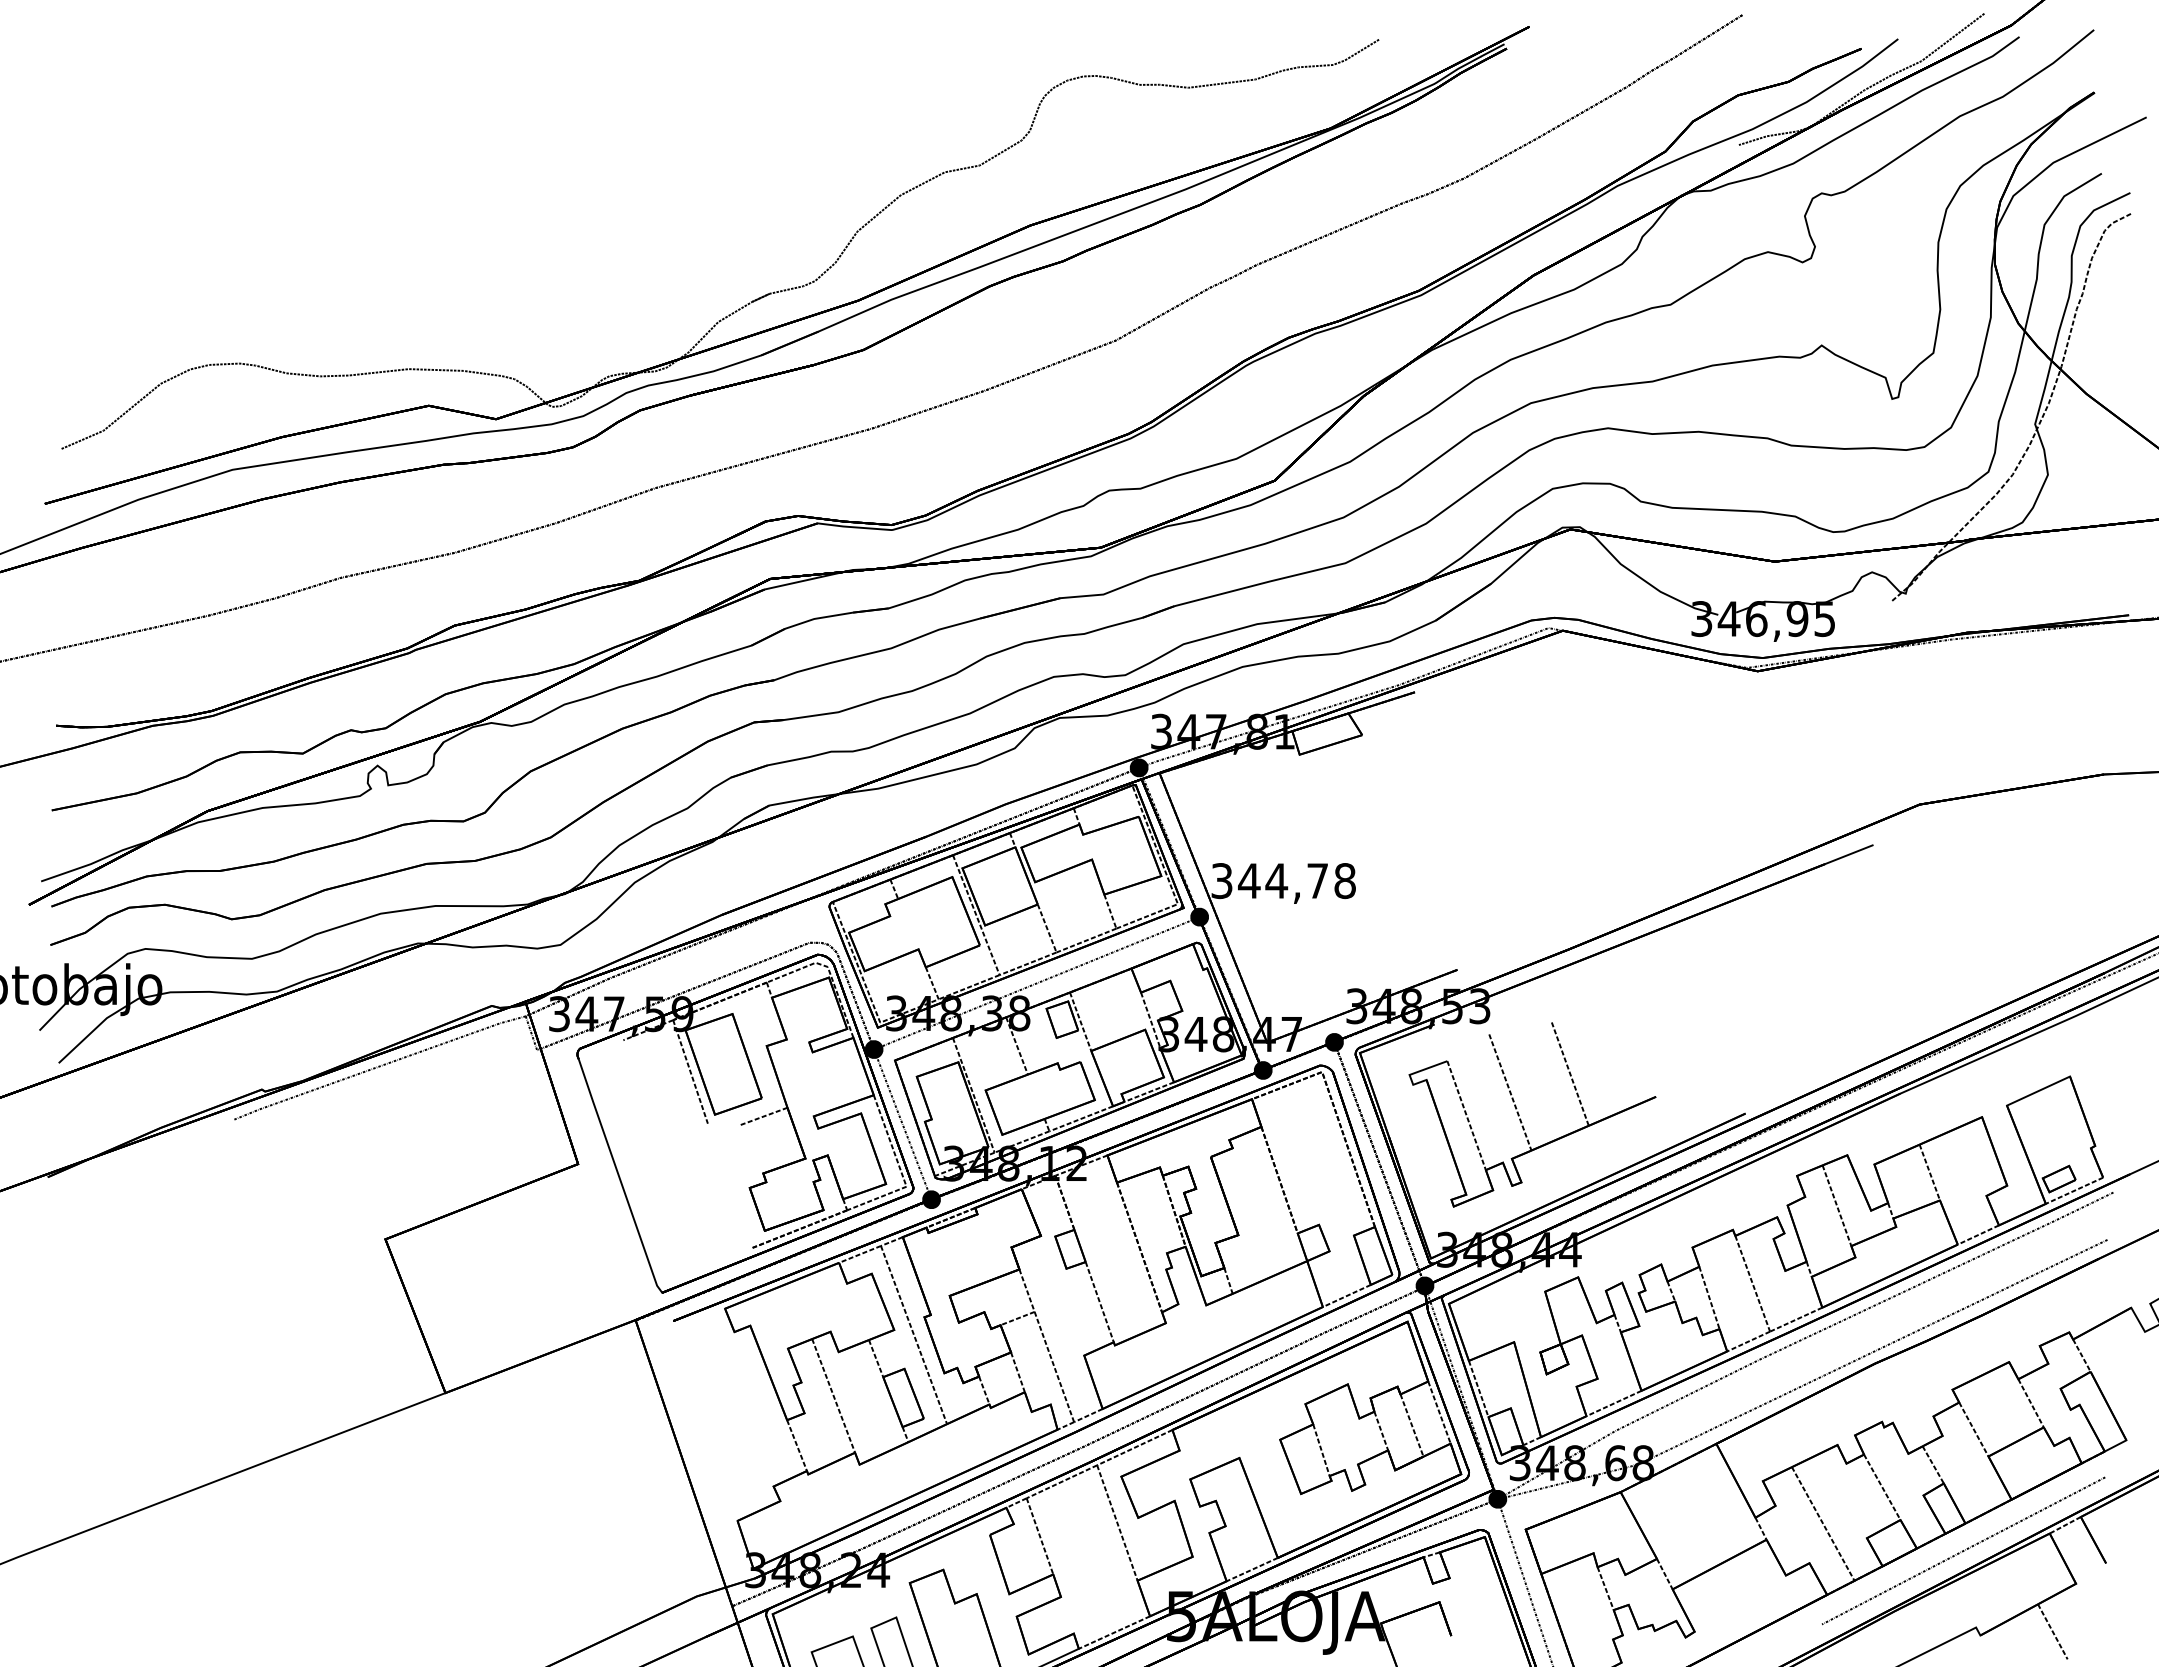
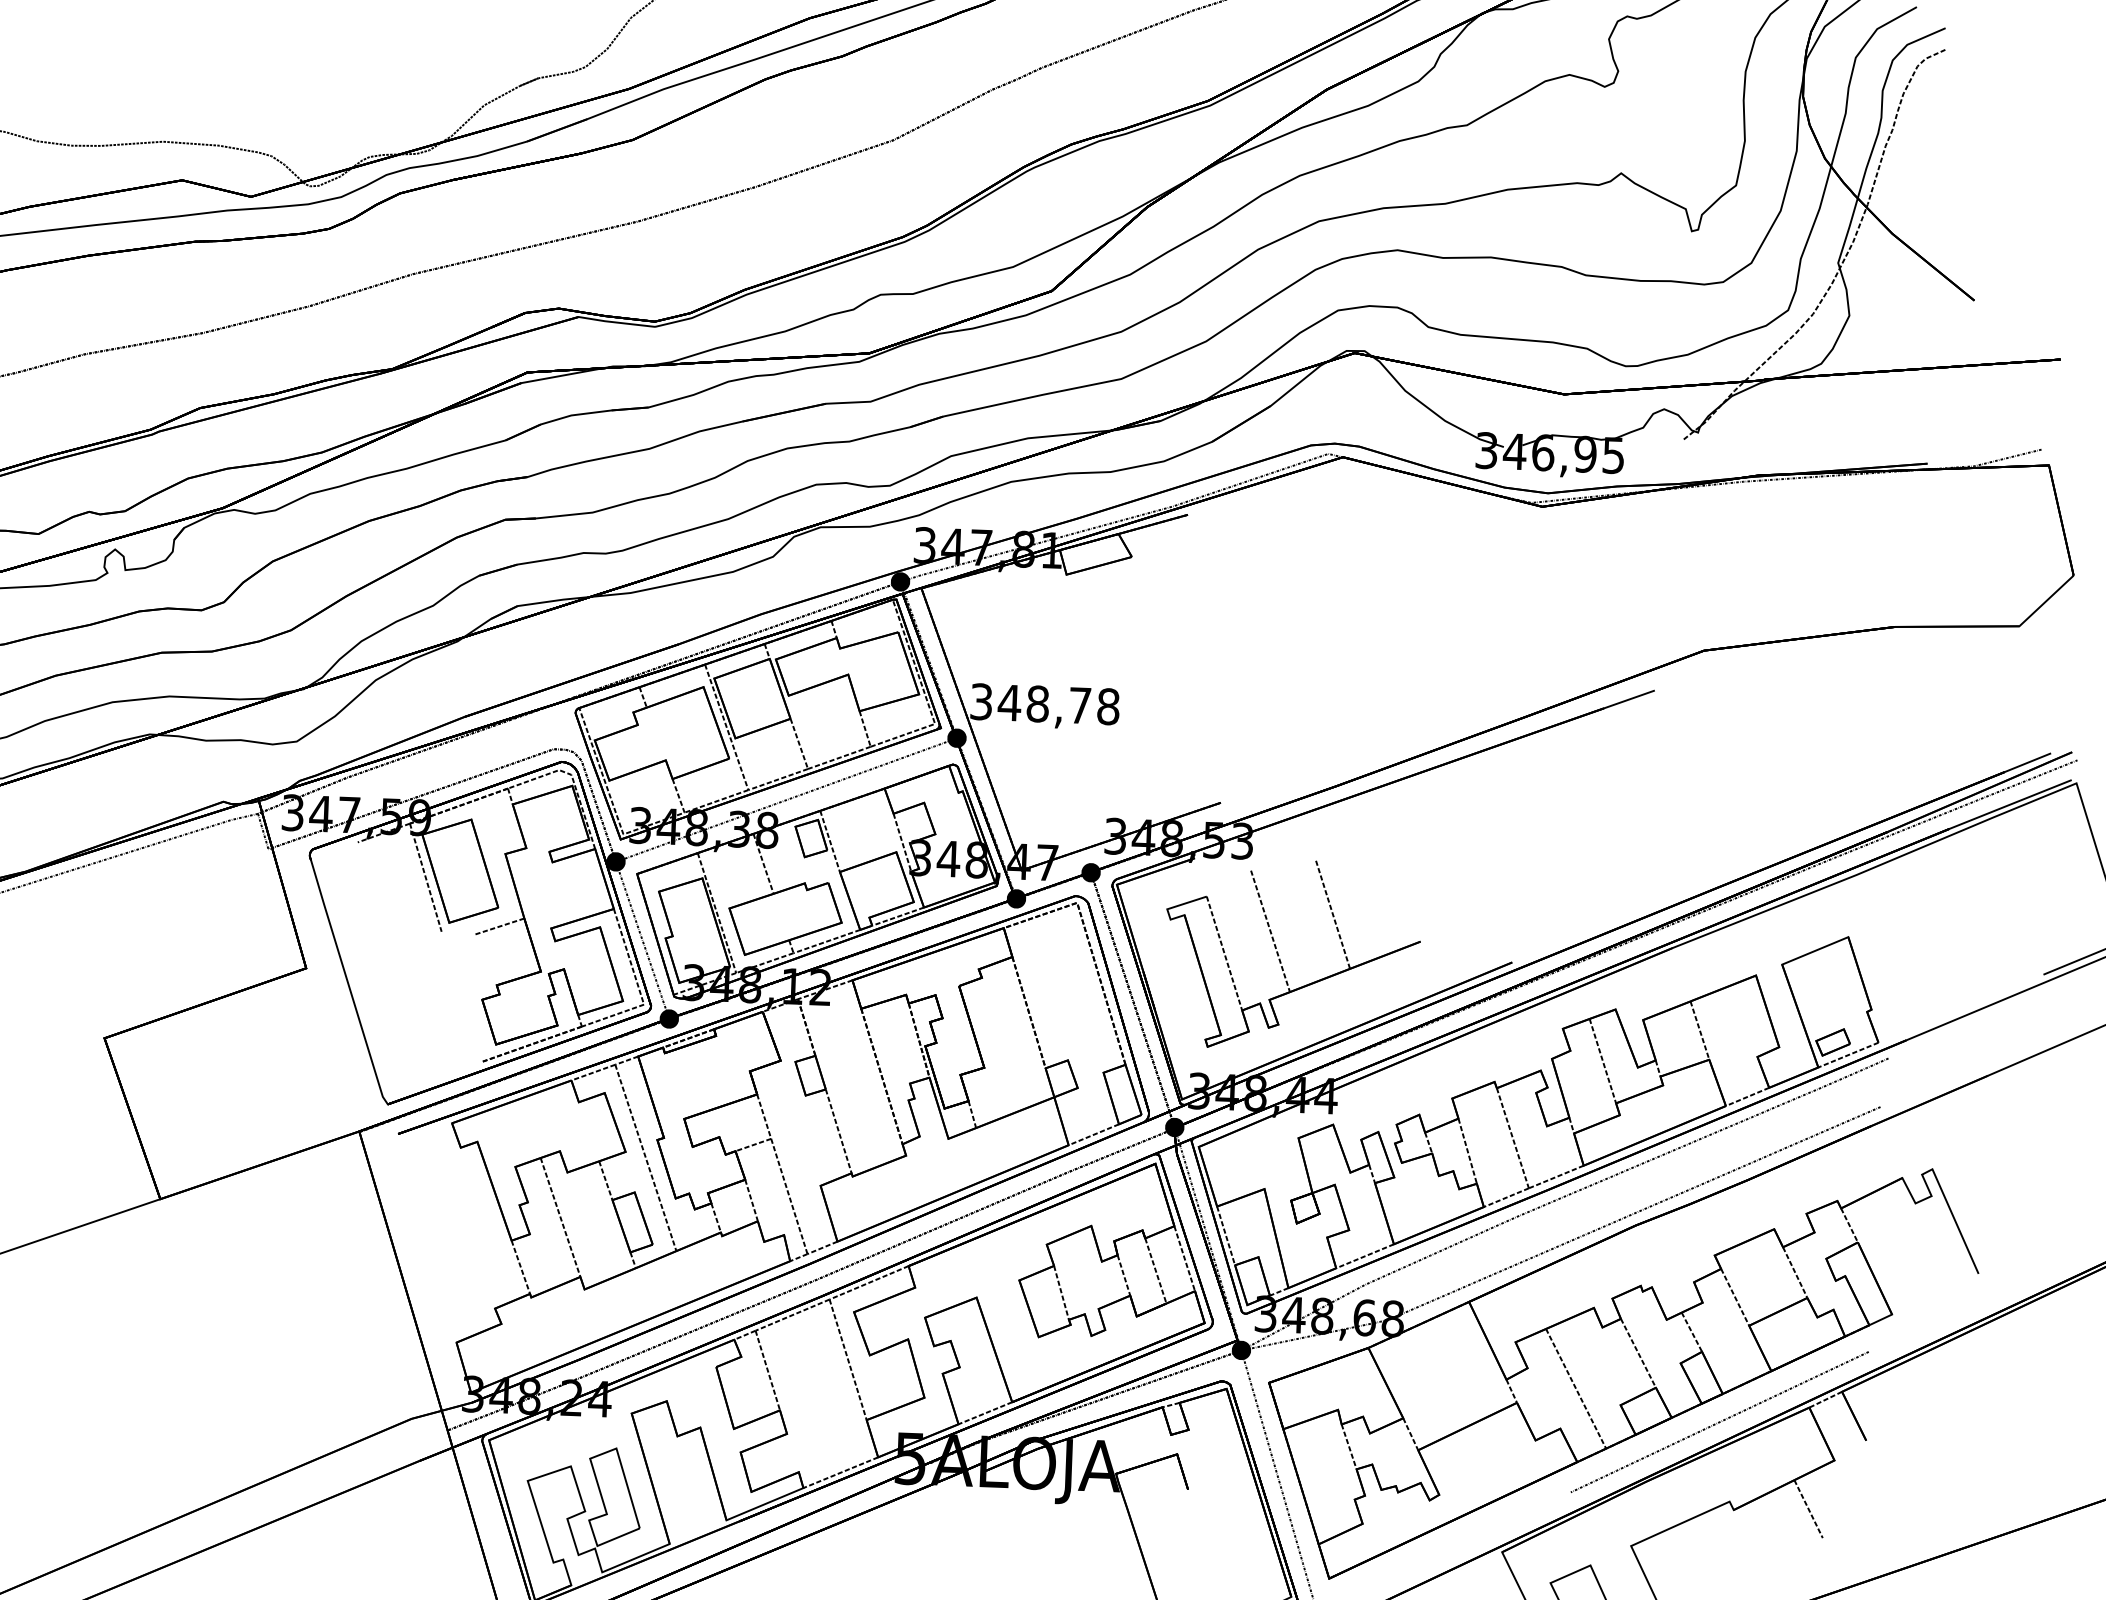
text: (1276, 881) -> (1037, 704), 344,78 -> 348,78

